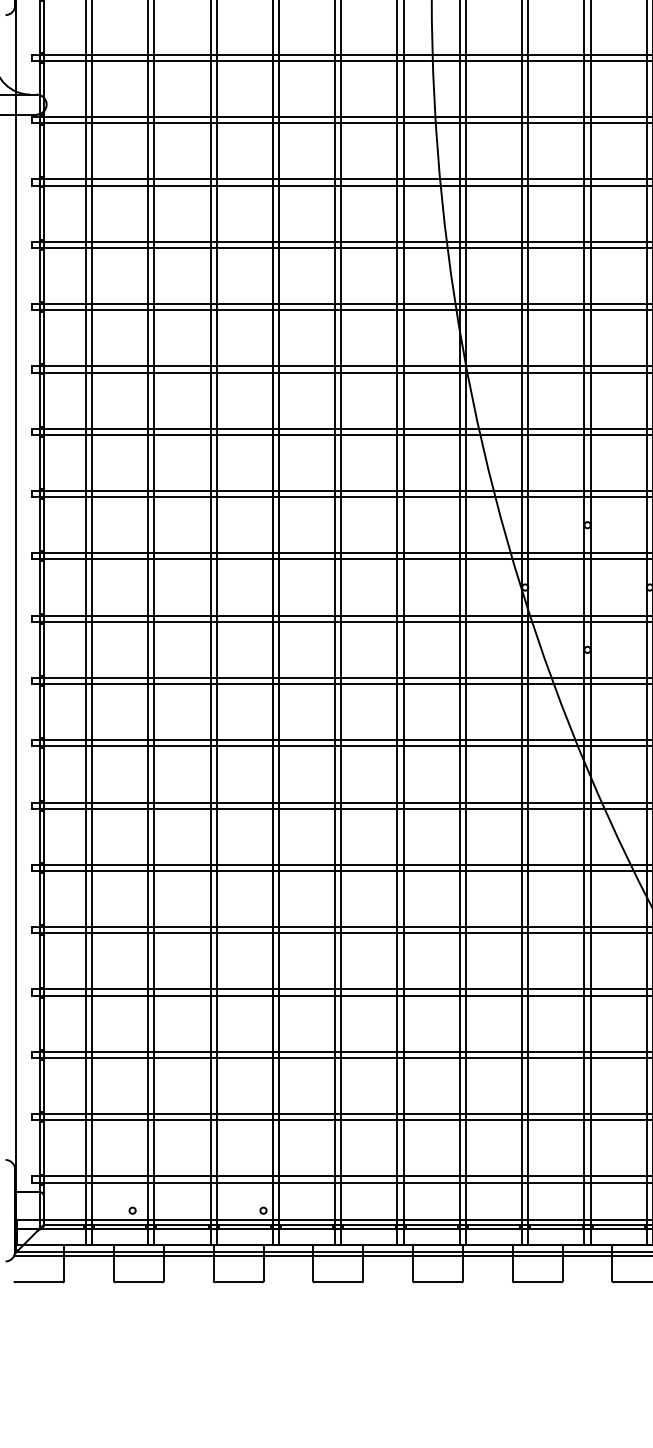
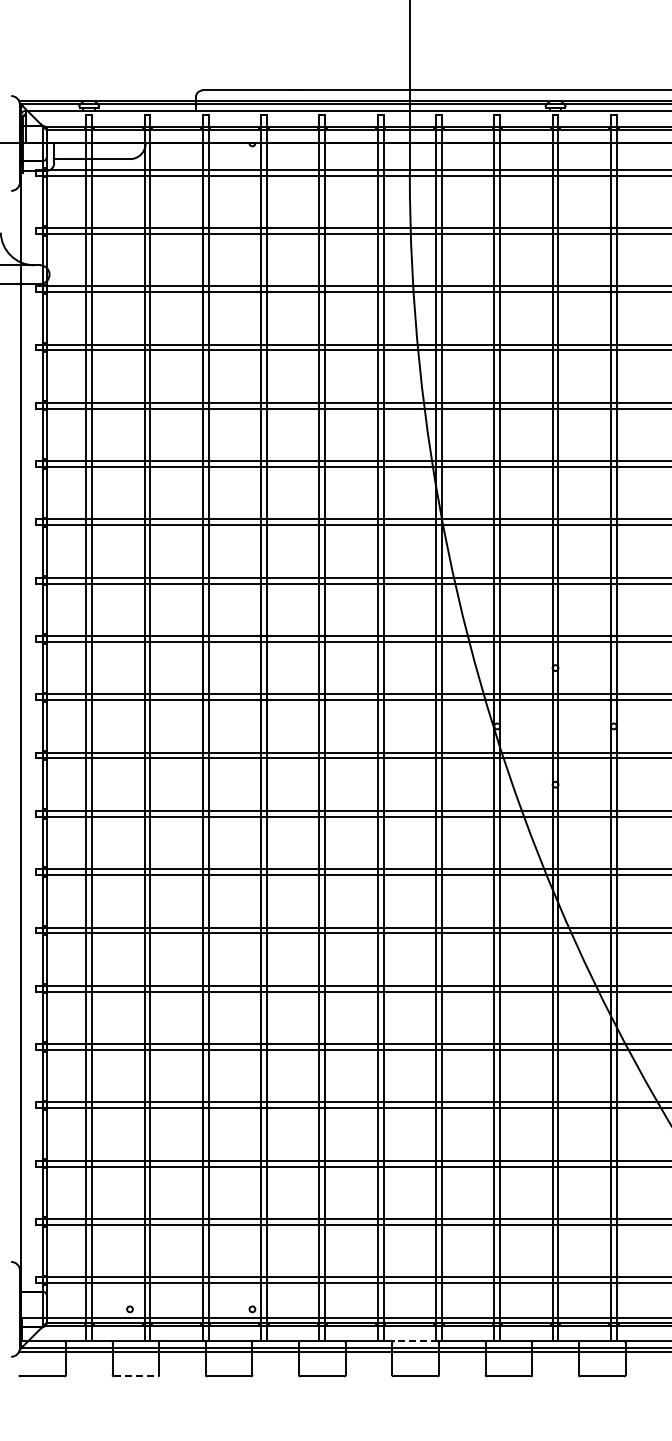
line: (437, 1245) -> (415, 1341), solid -> dashed
line: (139, 1282) -> (136, 1376), solid -> dashed

